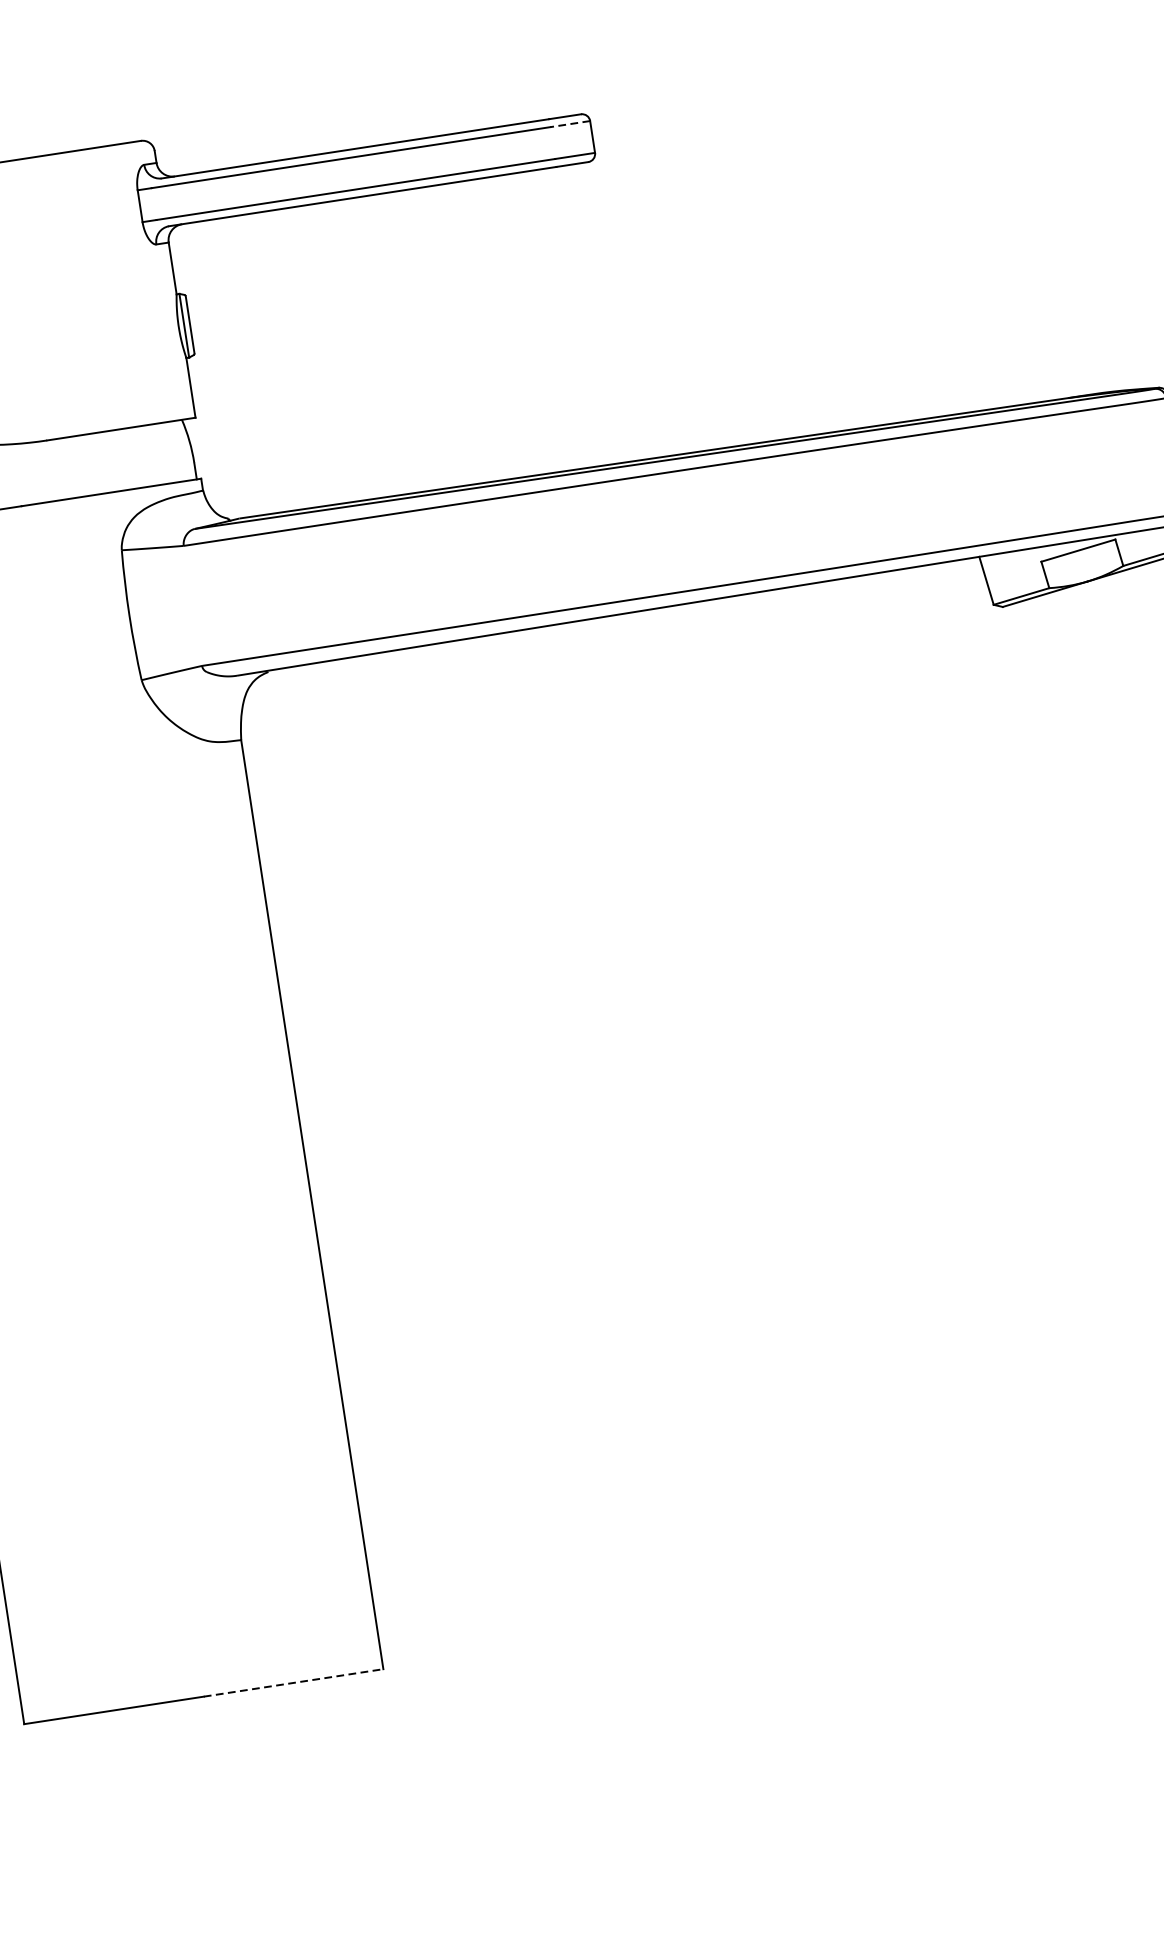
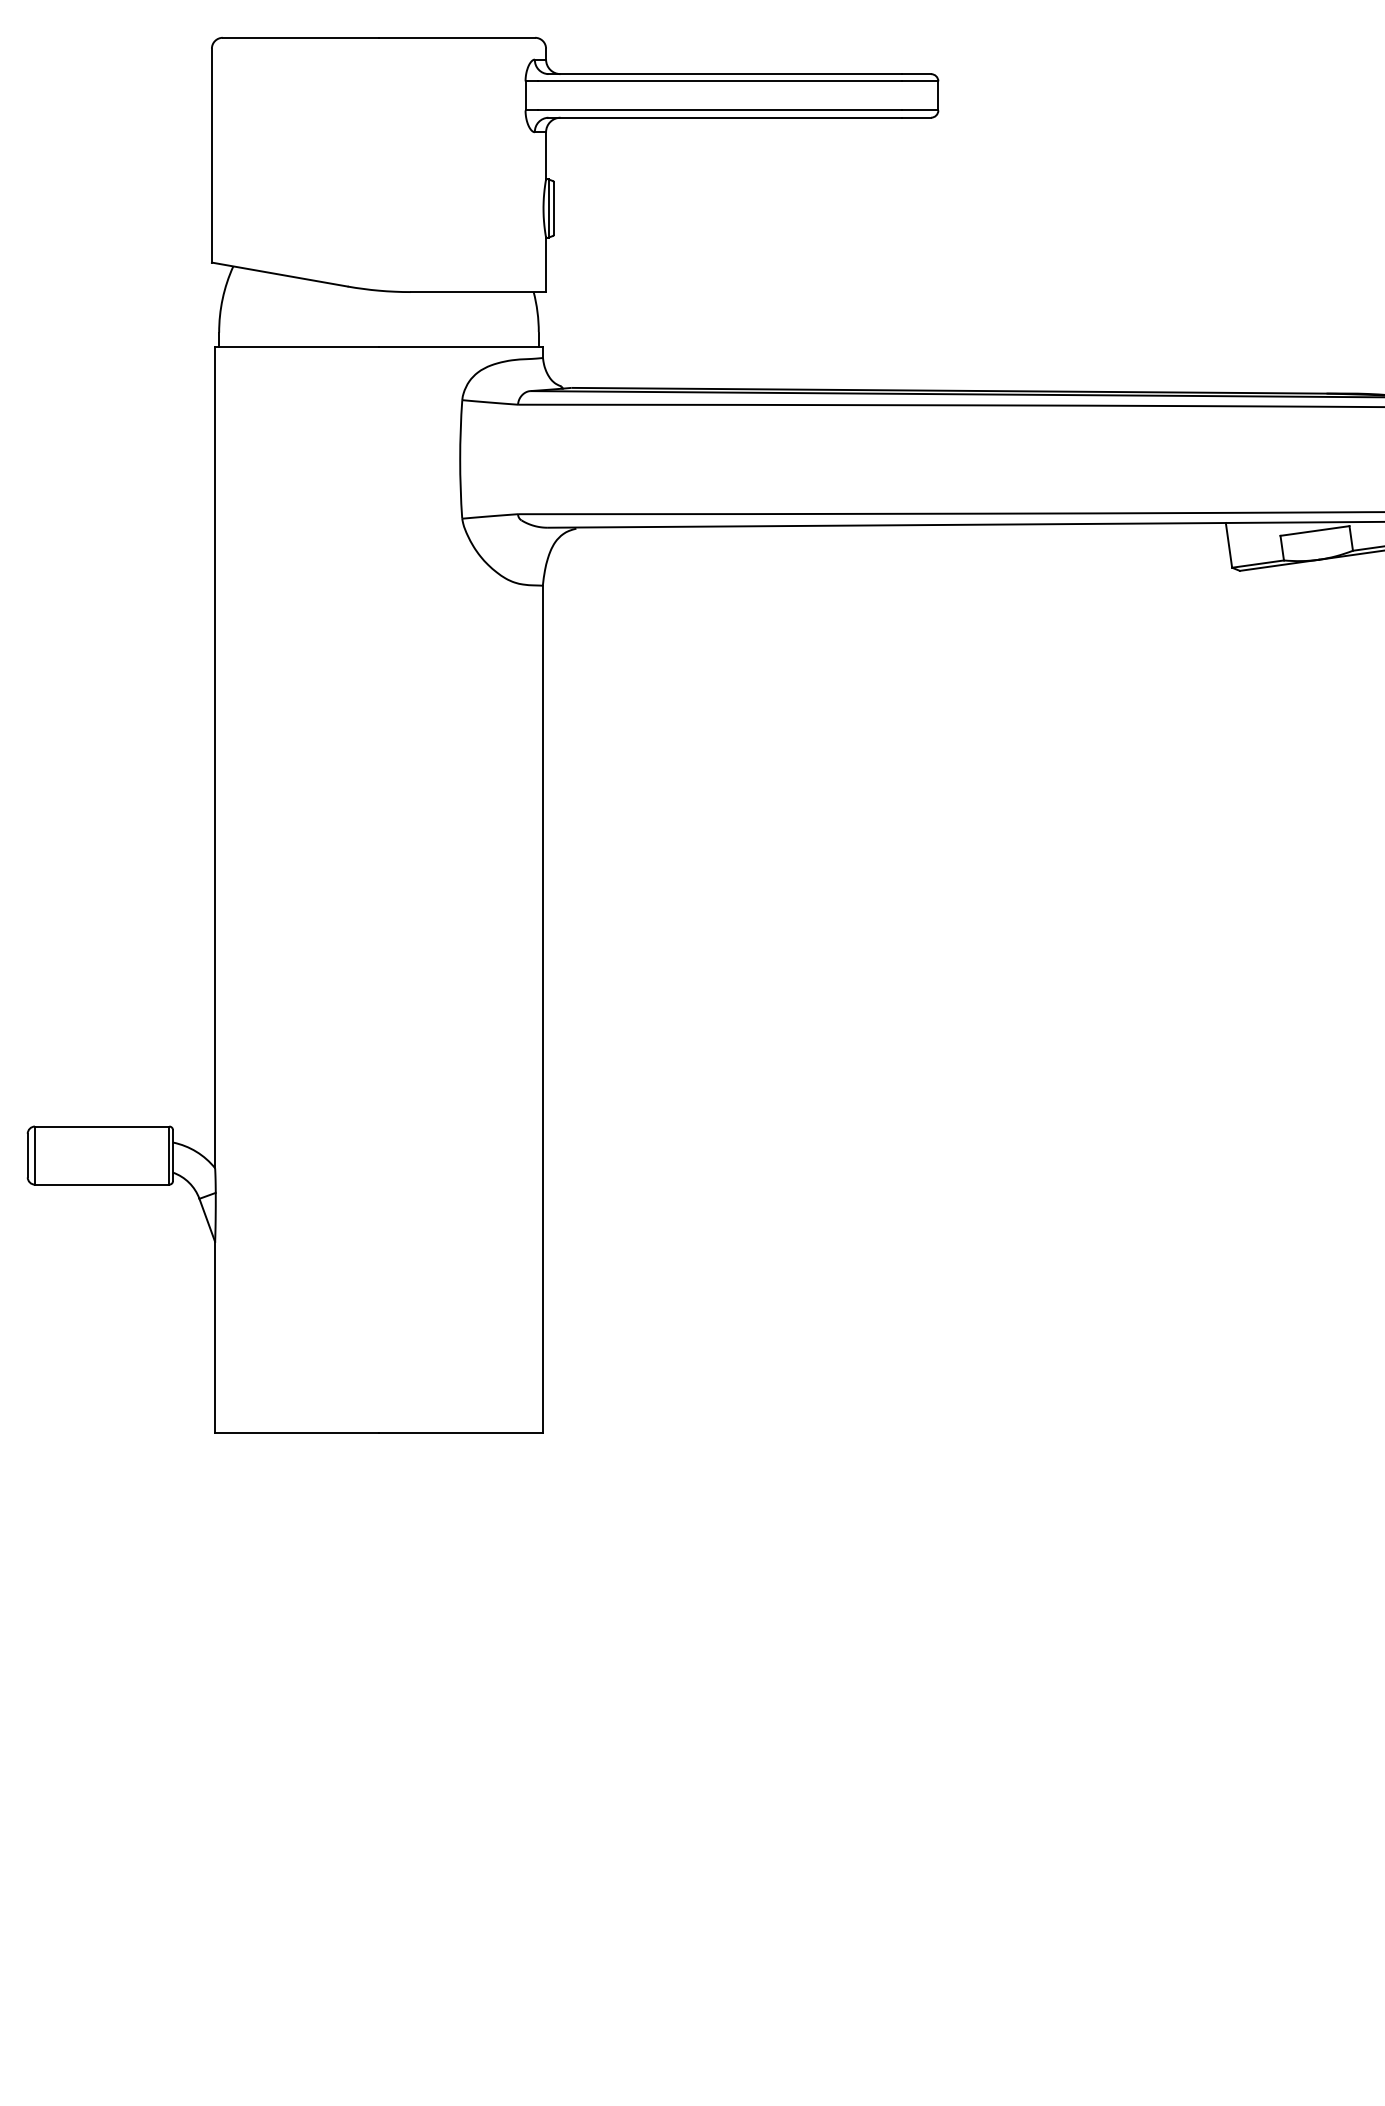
line: (569, 124) -> (919, 81), dashed -> solid
line: (293, 1683) -> (460, 1433), dashed -> solid

